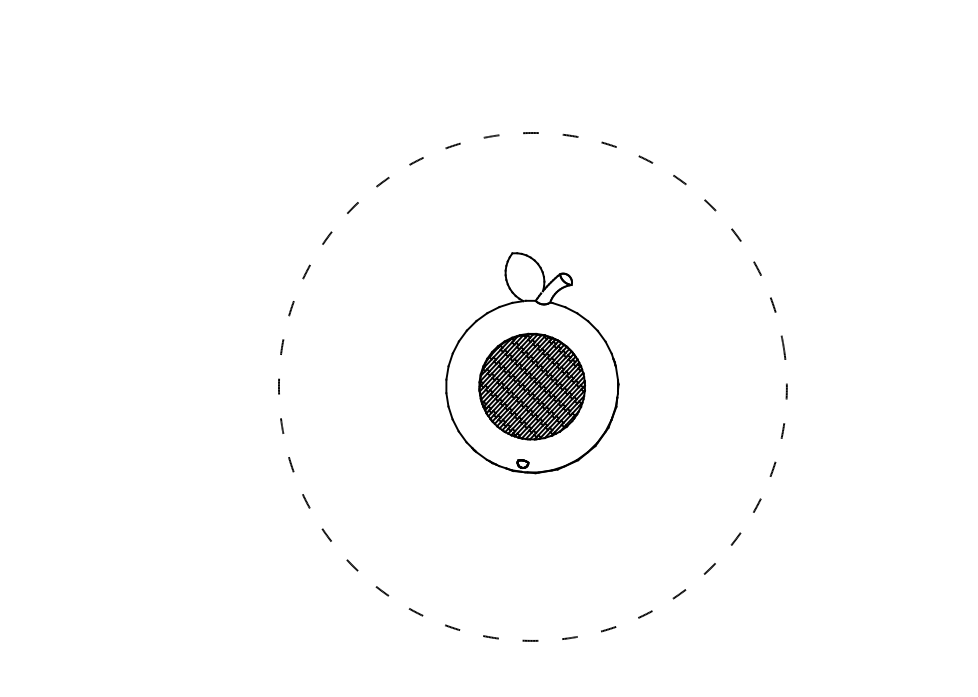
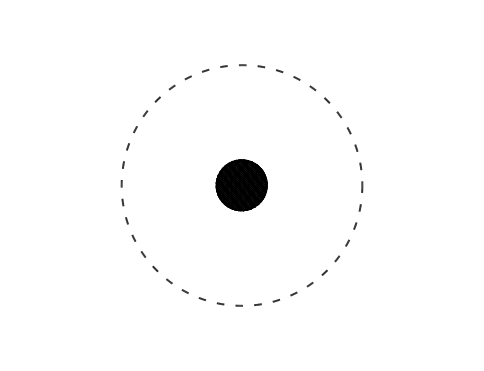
part: (527, 362) -> (241, 173), removed

